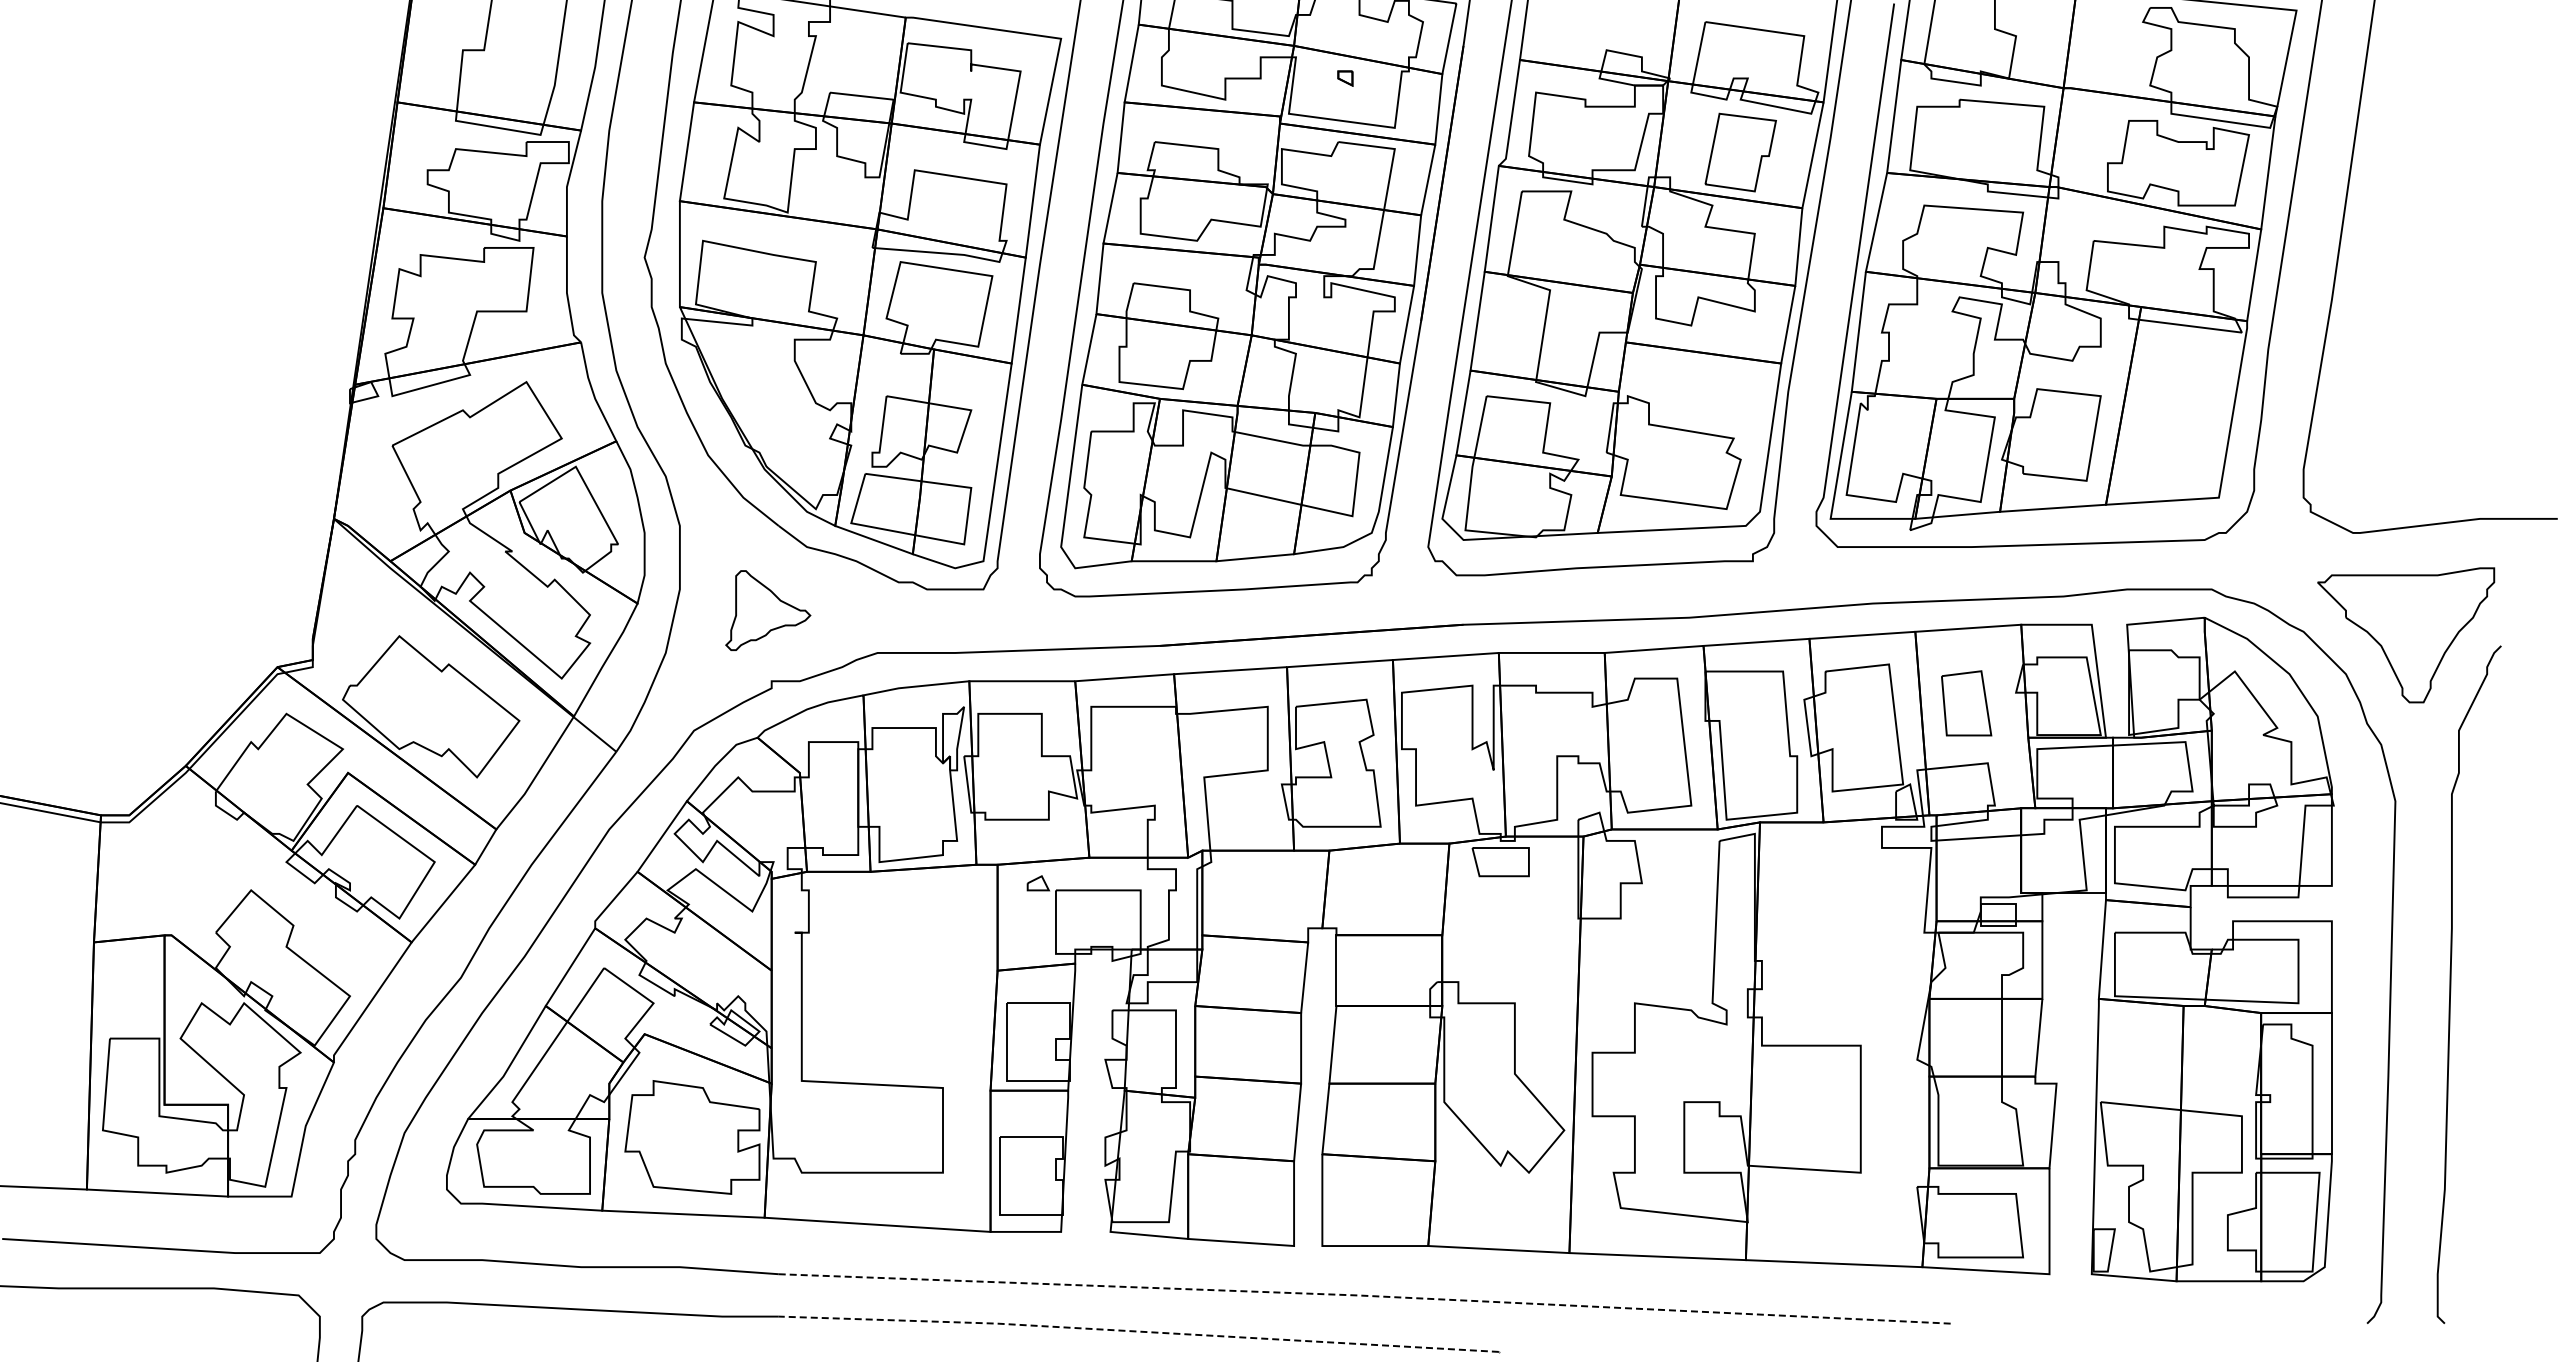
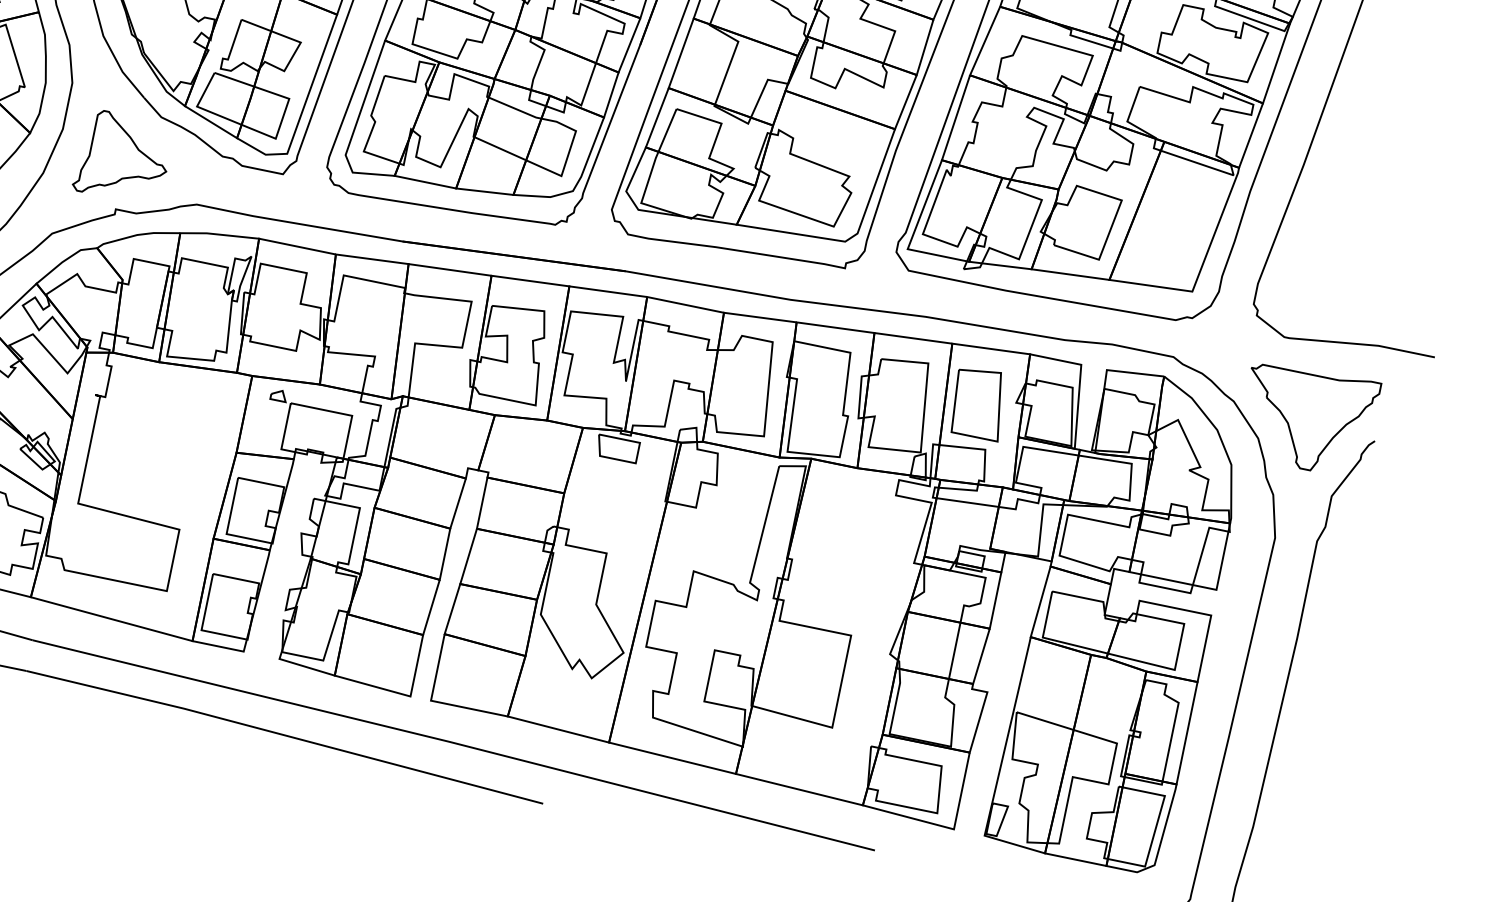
part: (768, 610) -> (124, 157), size x1.43
part: (1966, 703) -> (978, 403), size x1.43
line: (1363, 1295) -> (453, 742), dashed -> solid
line: (1139, 1331) -> (285, 735), dashed -> solid

